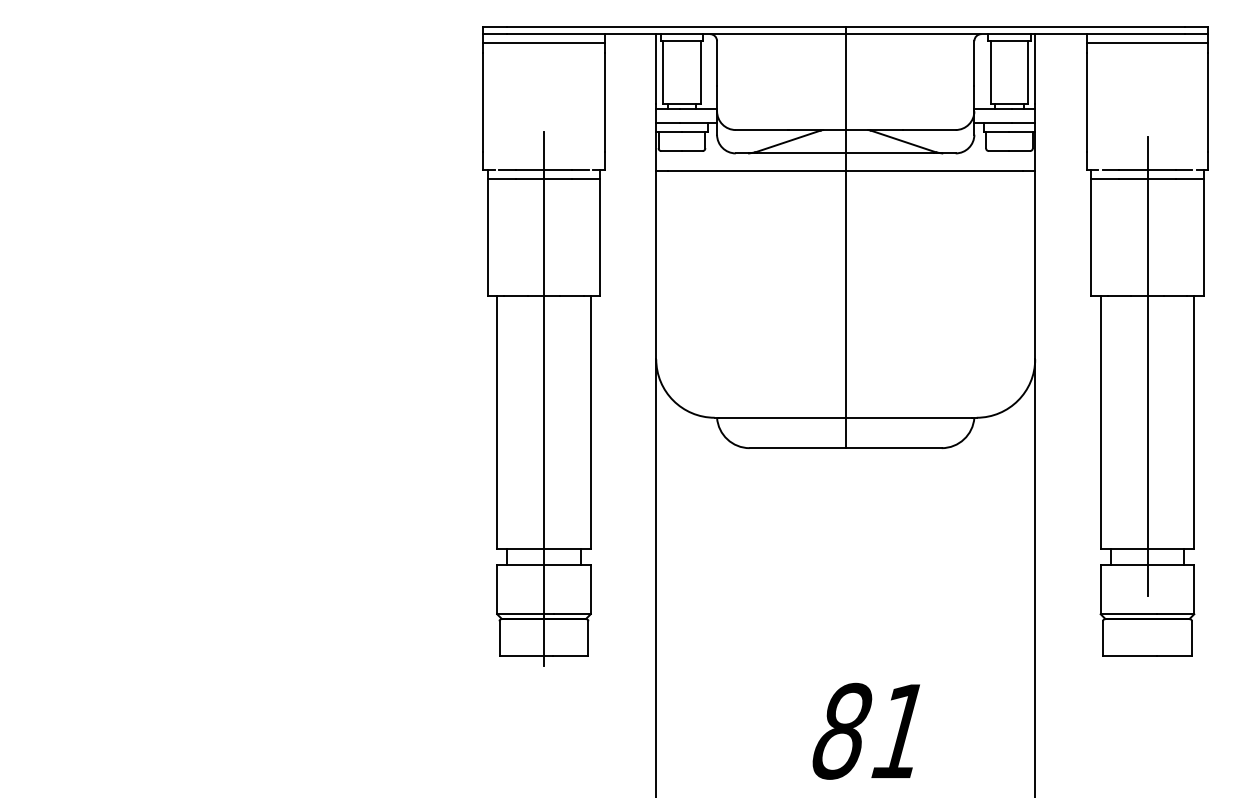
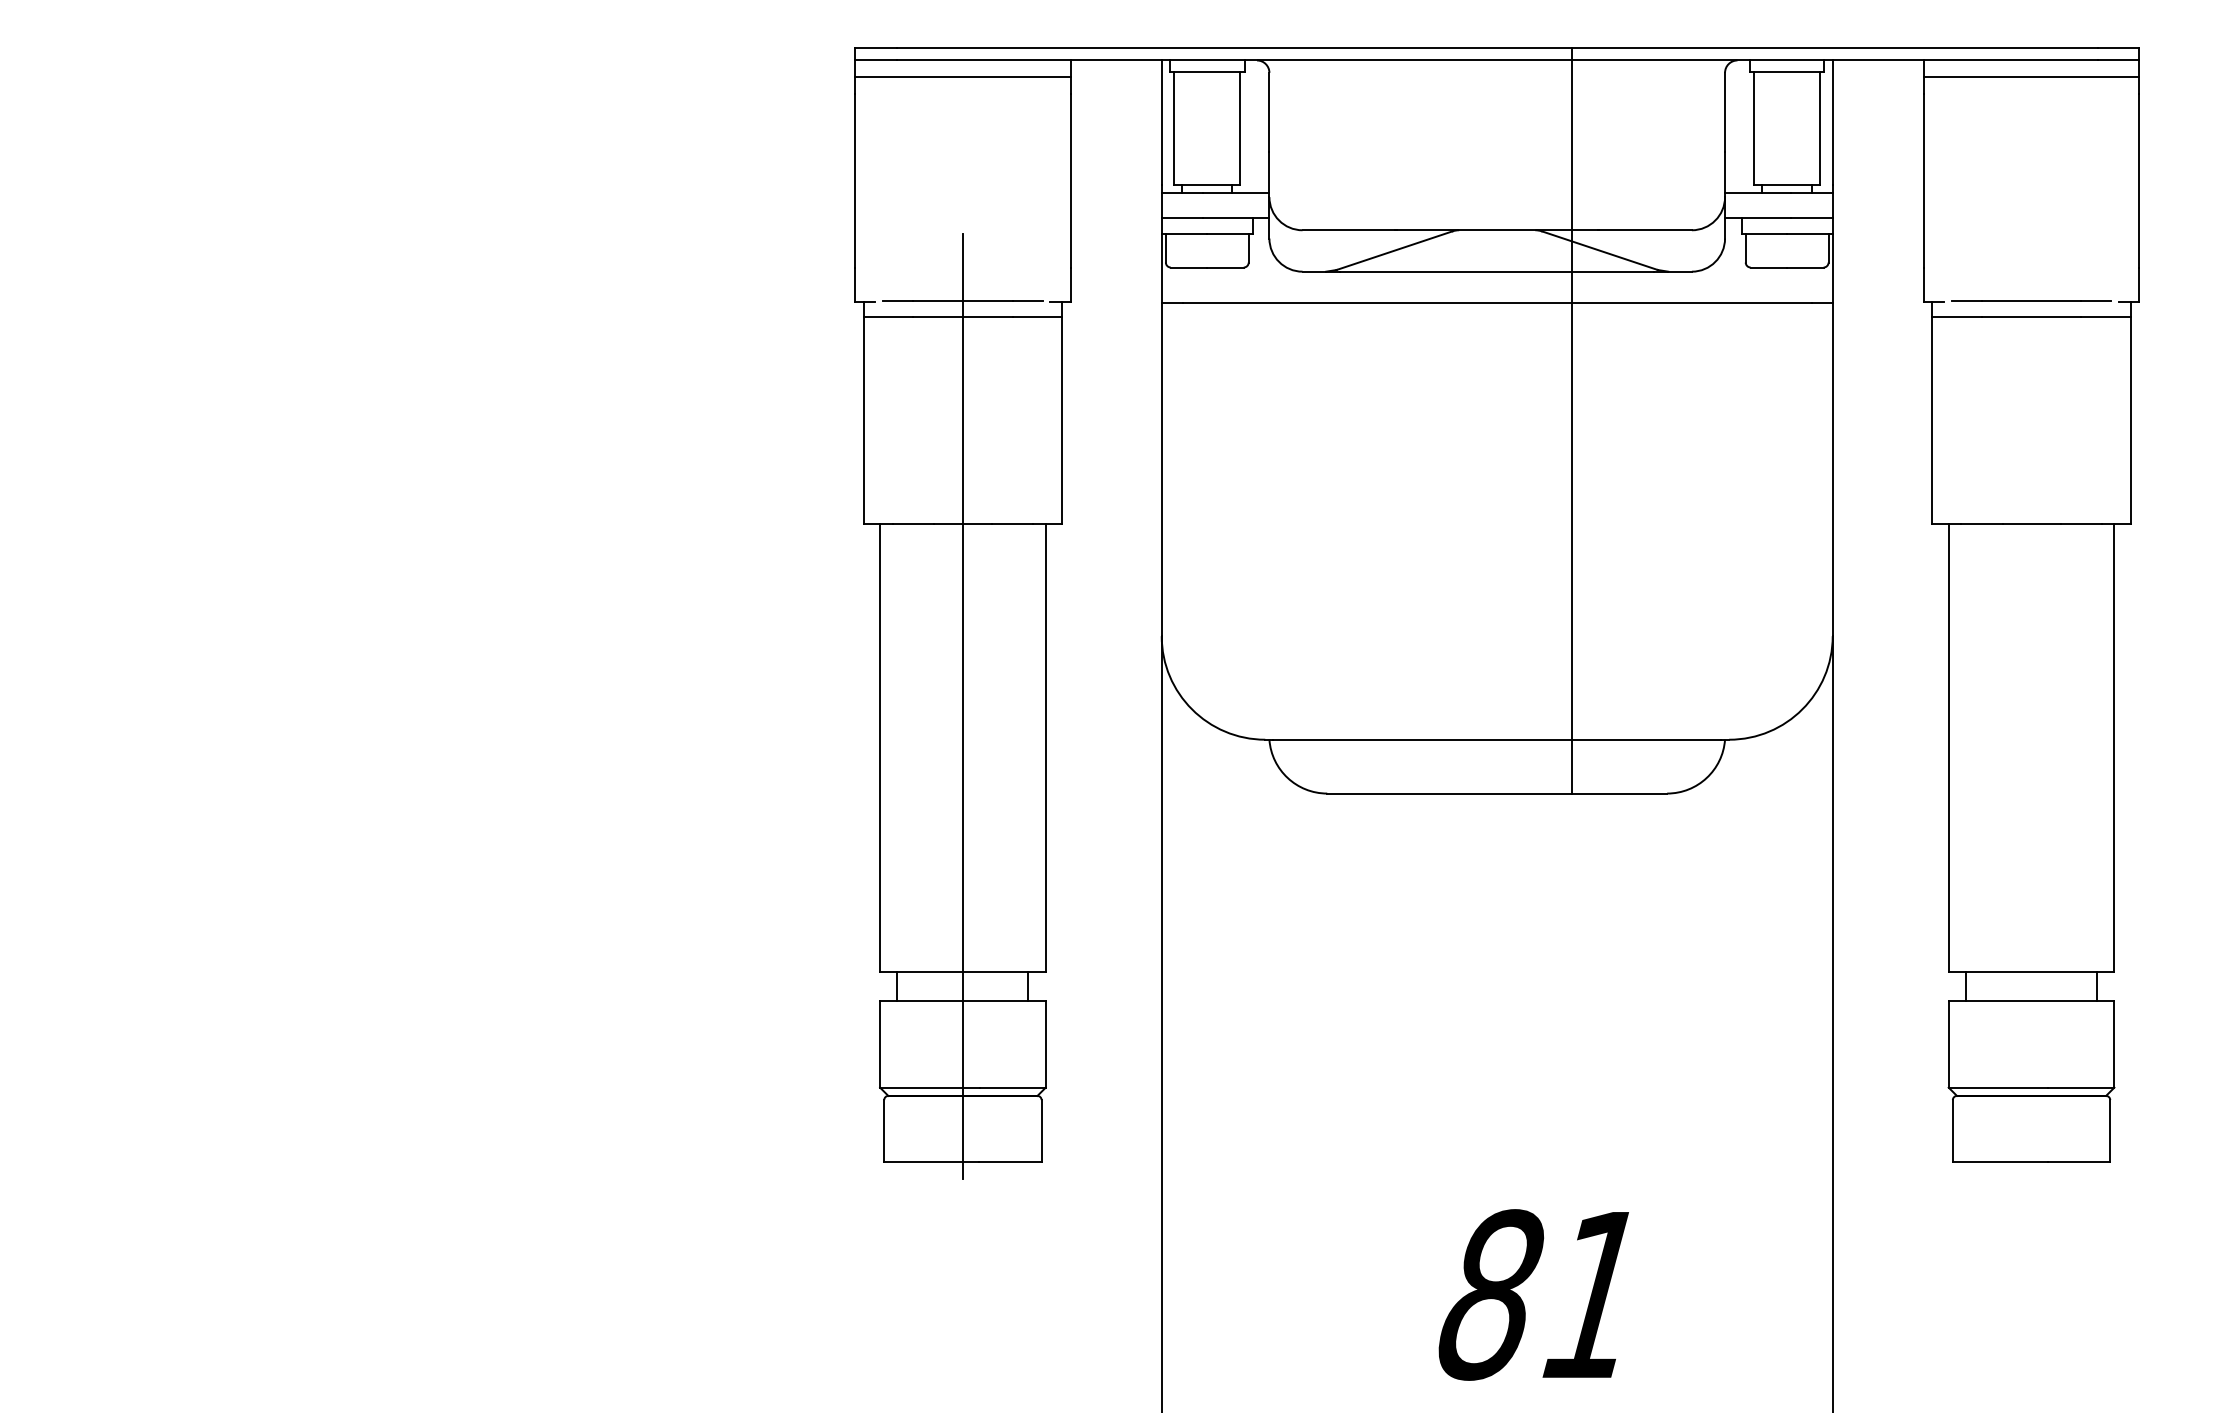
line: (845, 237) -> (1571, 420), moved
line: (1147, 366) -> (2031, 648), removed

